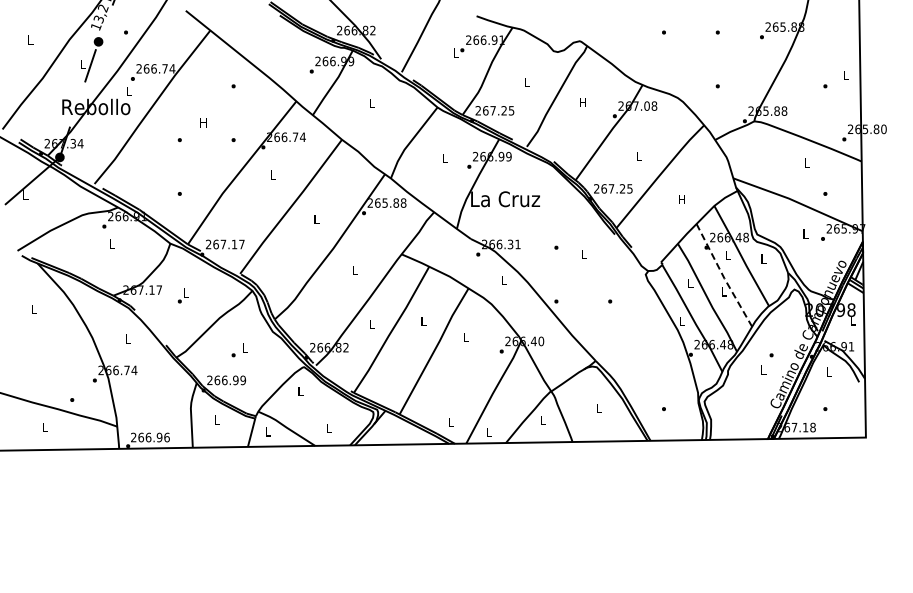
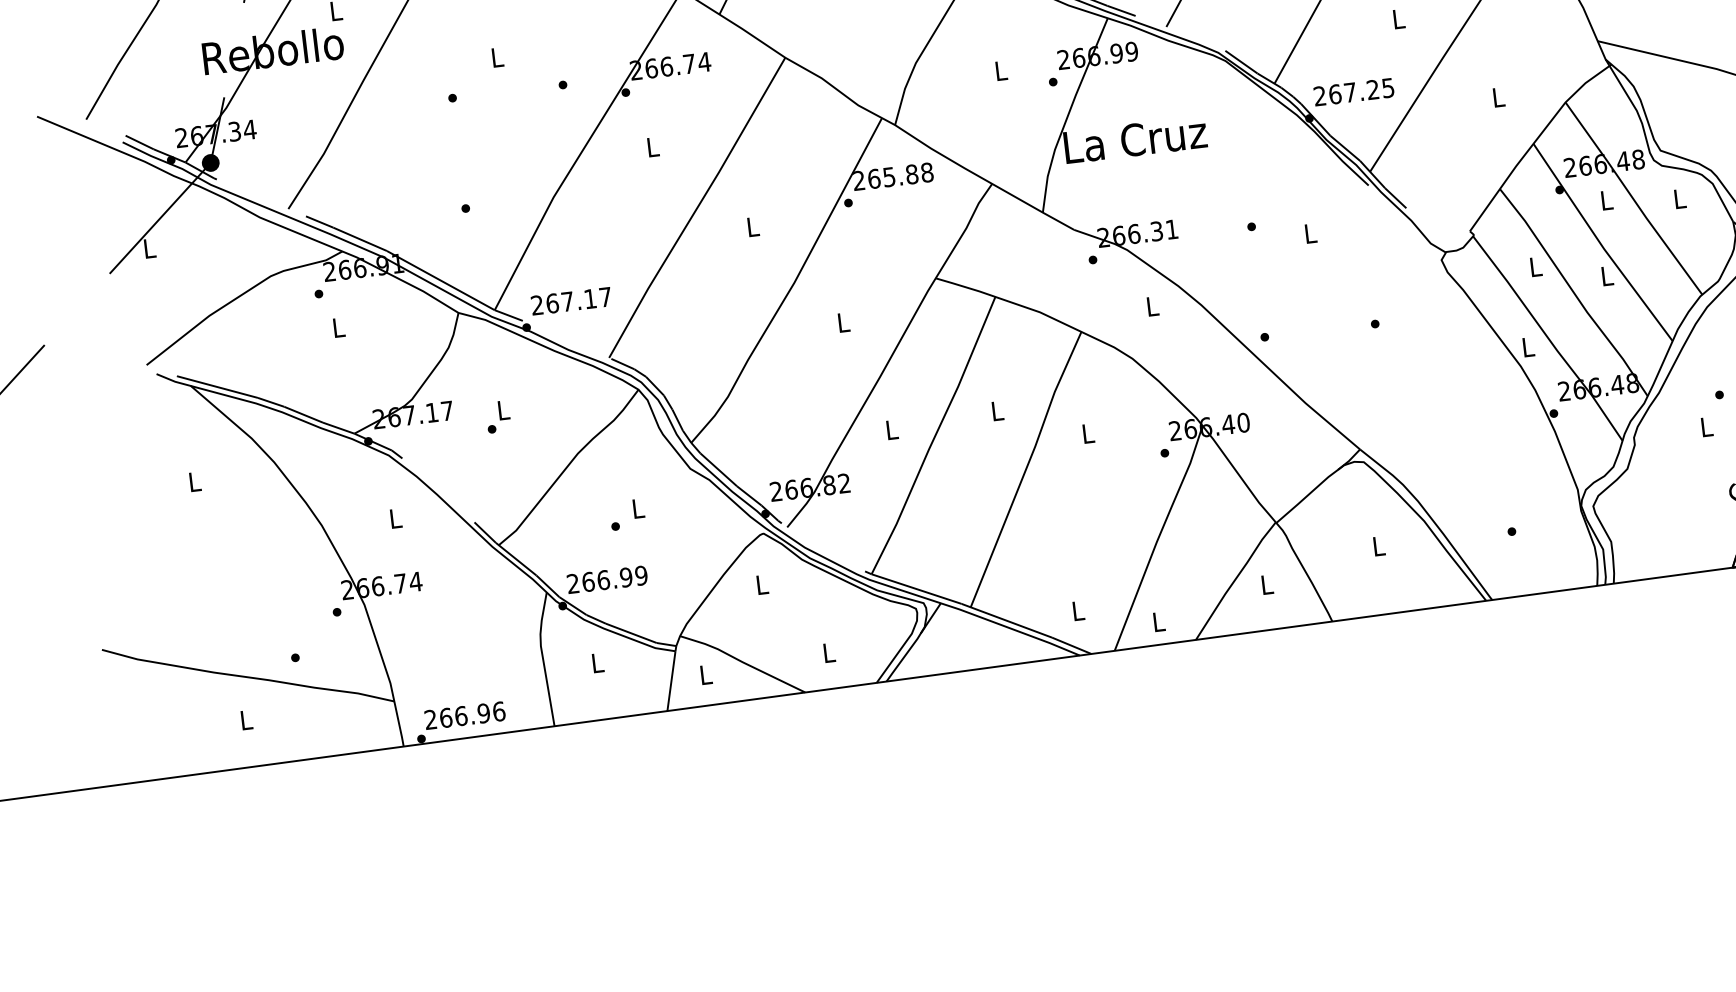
text: (203, 122) -> (496, 56), H -> L
text: (681, 199) -> (1496, 97), H -> L
line: (723, 276) -> (1601, 244), dashed -> solid

